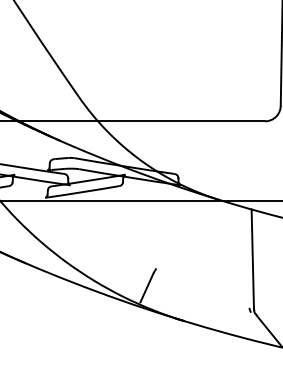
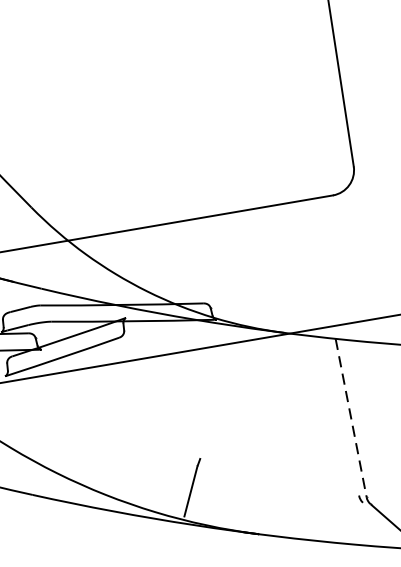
line: (252, 260) -> (350, 419), solid -> dashed

